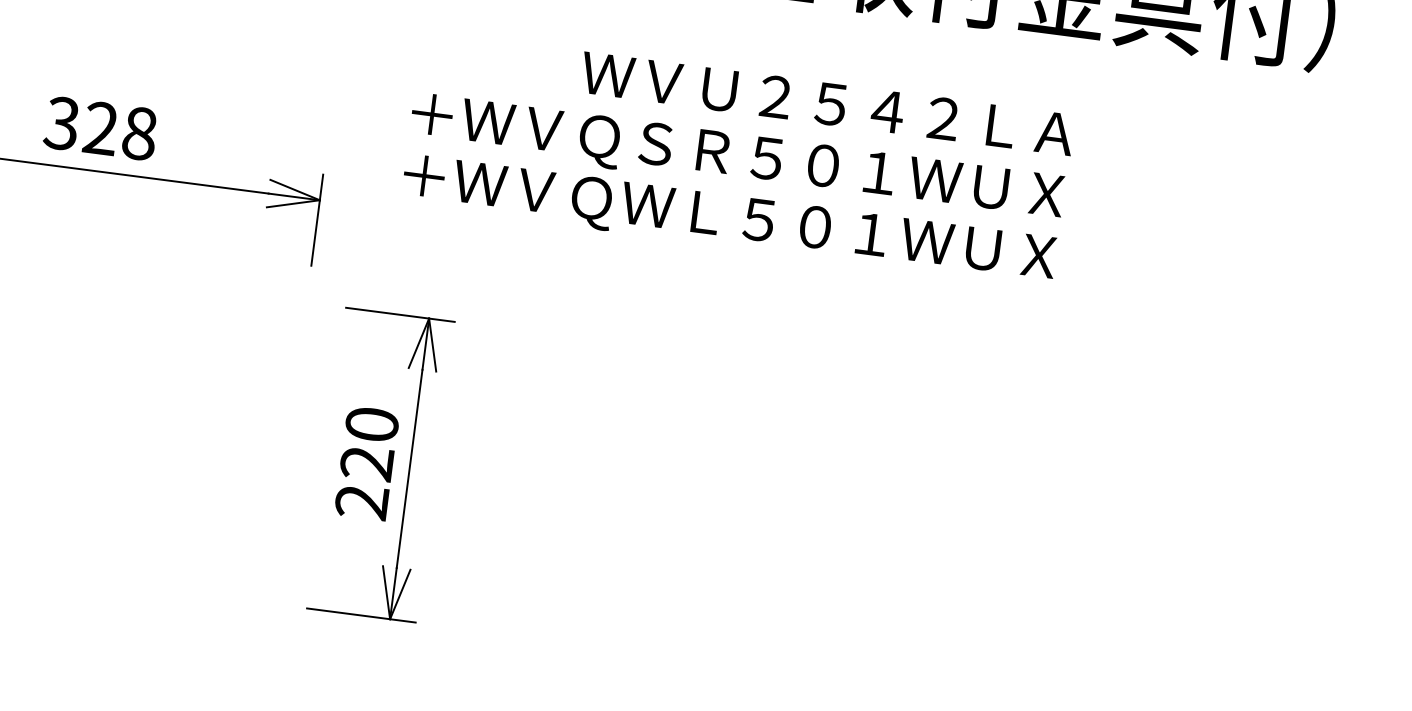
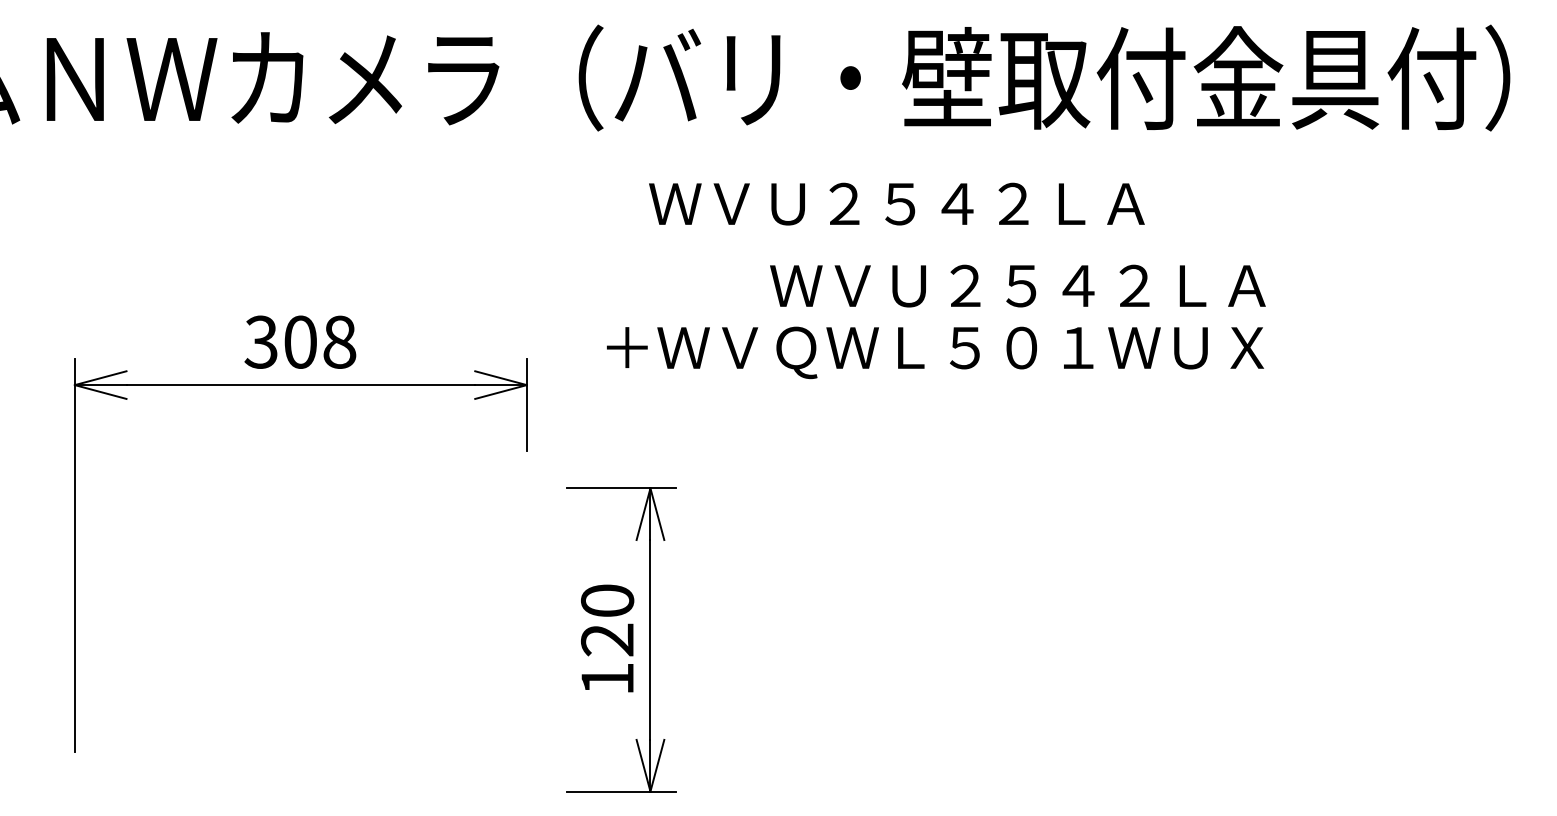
text: (827, 103) -> (896, 203), moved
text: (101, 127) -> (300, 341), 328 -> 308
text: (737, 159) -> (935, 290), ＋ＷＶＱＳＲ５０１ＷＵＸ -> ＷＶＵ２５４２ＬＡ
text: (361, 502) -> (607, 679), 220 -> 120

